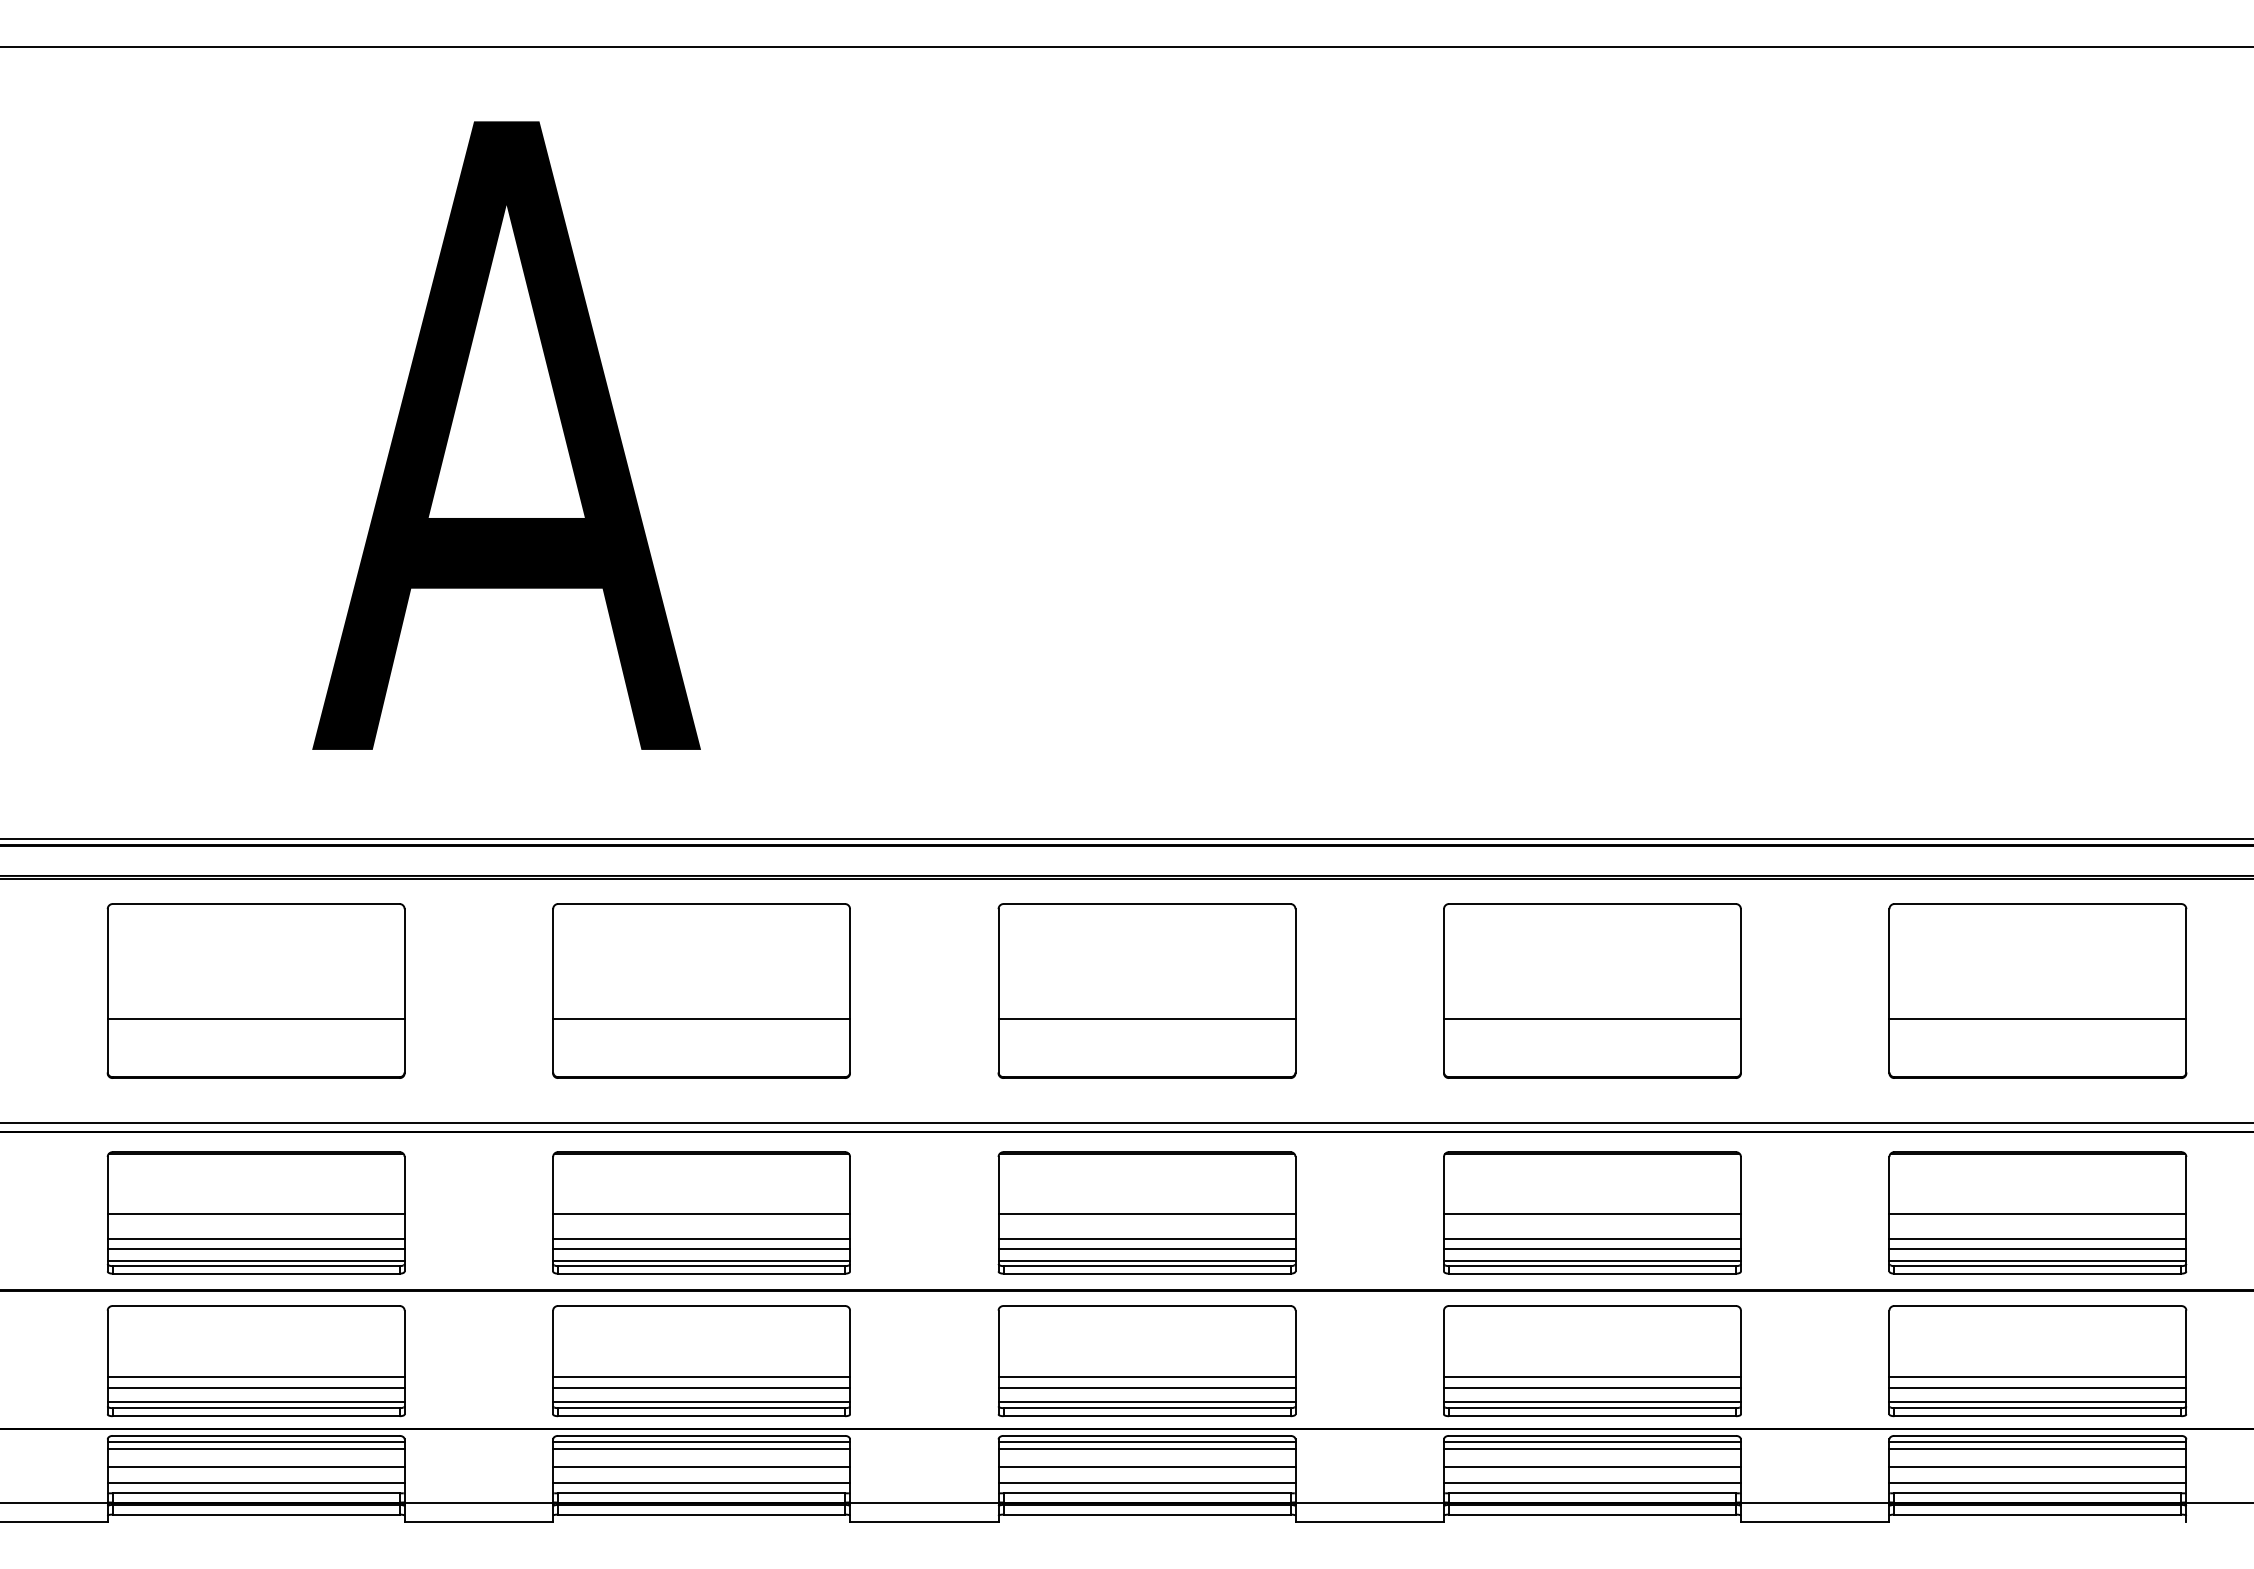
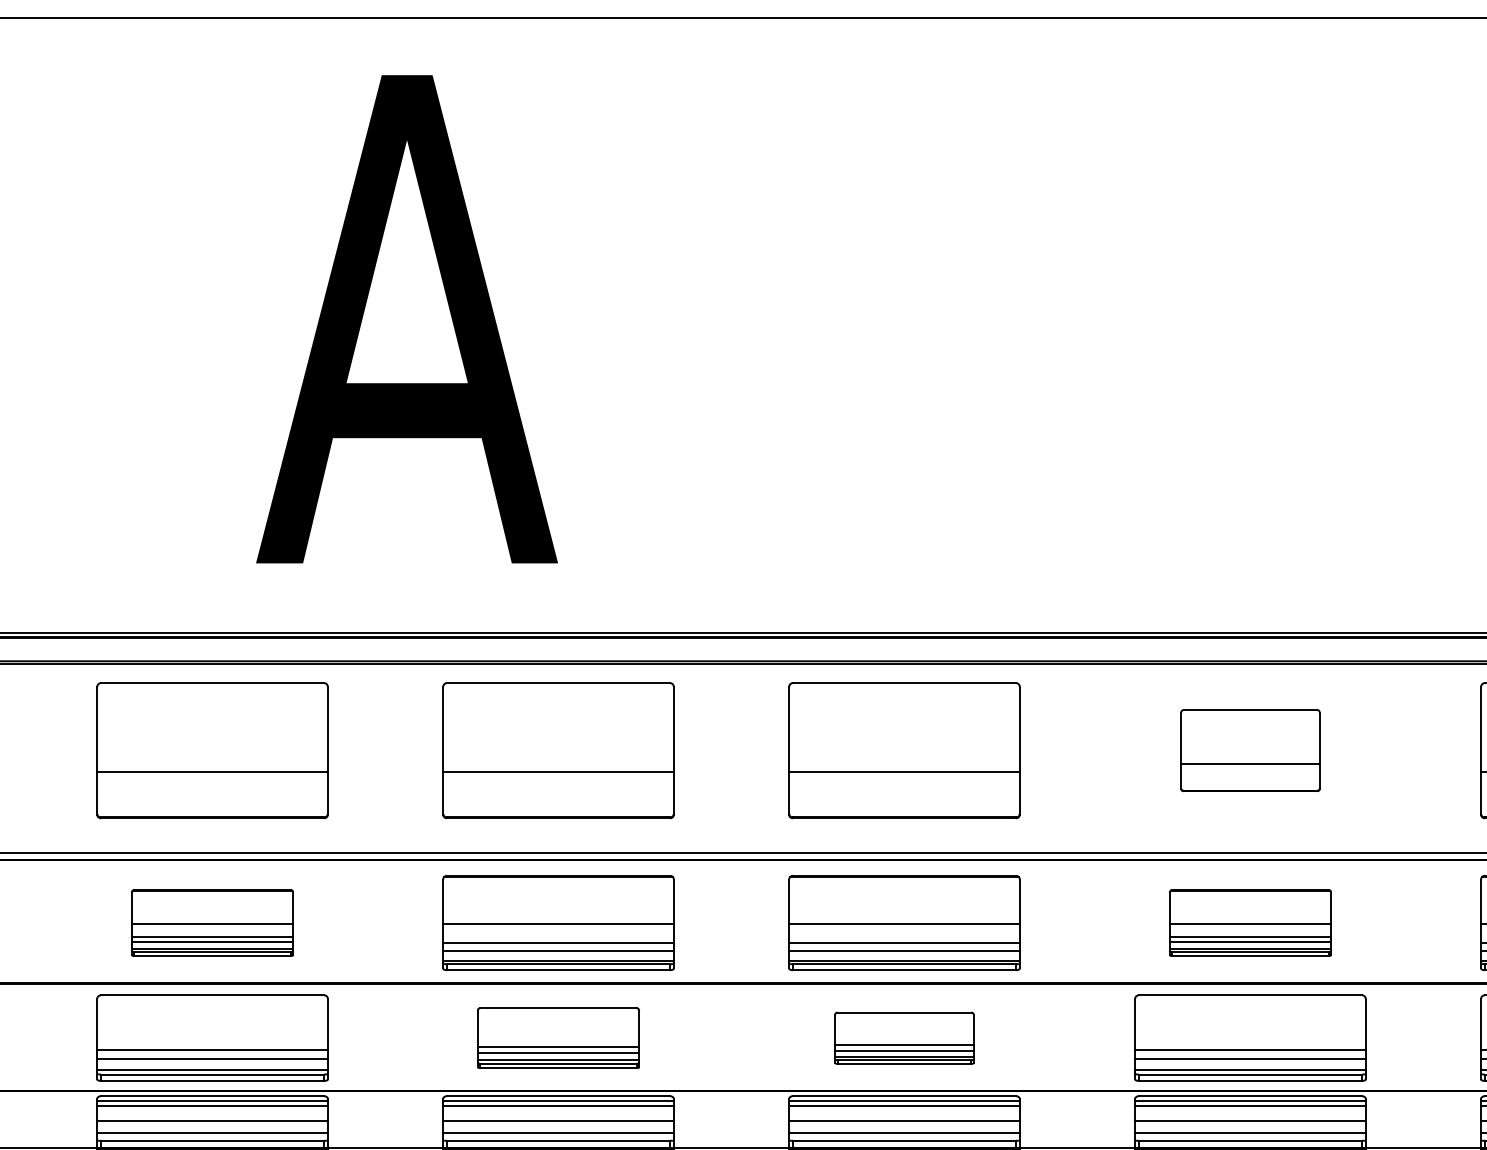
part: (1592, 990) -> (1250, 750), size x0.6
part: (255, 1212) -> (212, 922), size x0.7
part: (1592, 1212) -> (1250, 922), size x0.7
part: (701, 1361) -> (558, 1038), size x0.7
part: (1146, 1361) -> (904, 1038), size x0.6

